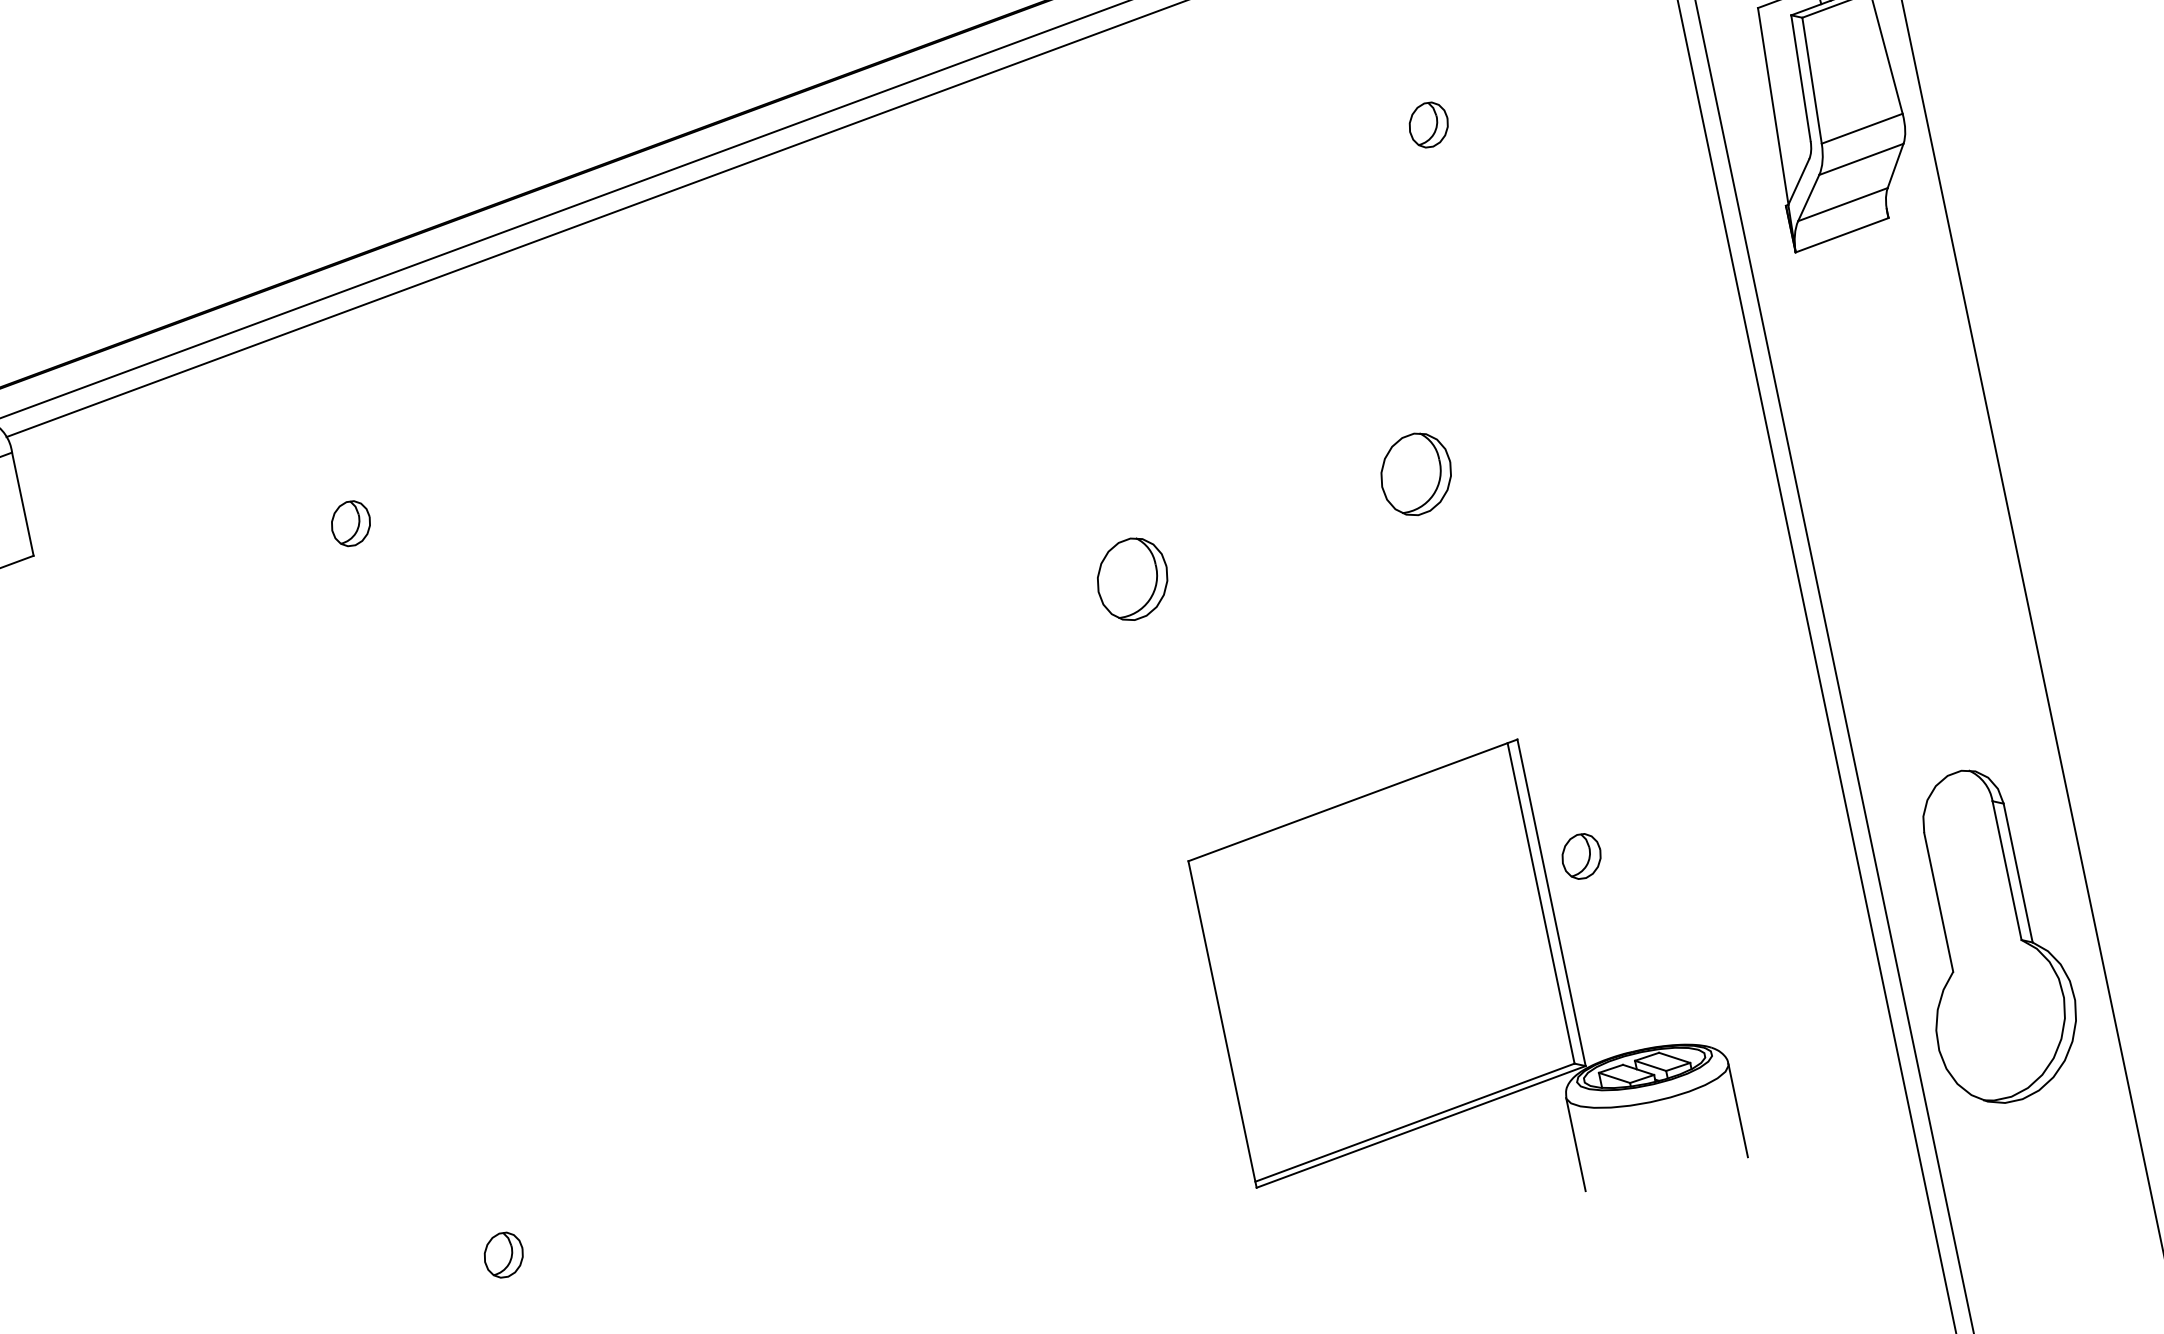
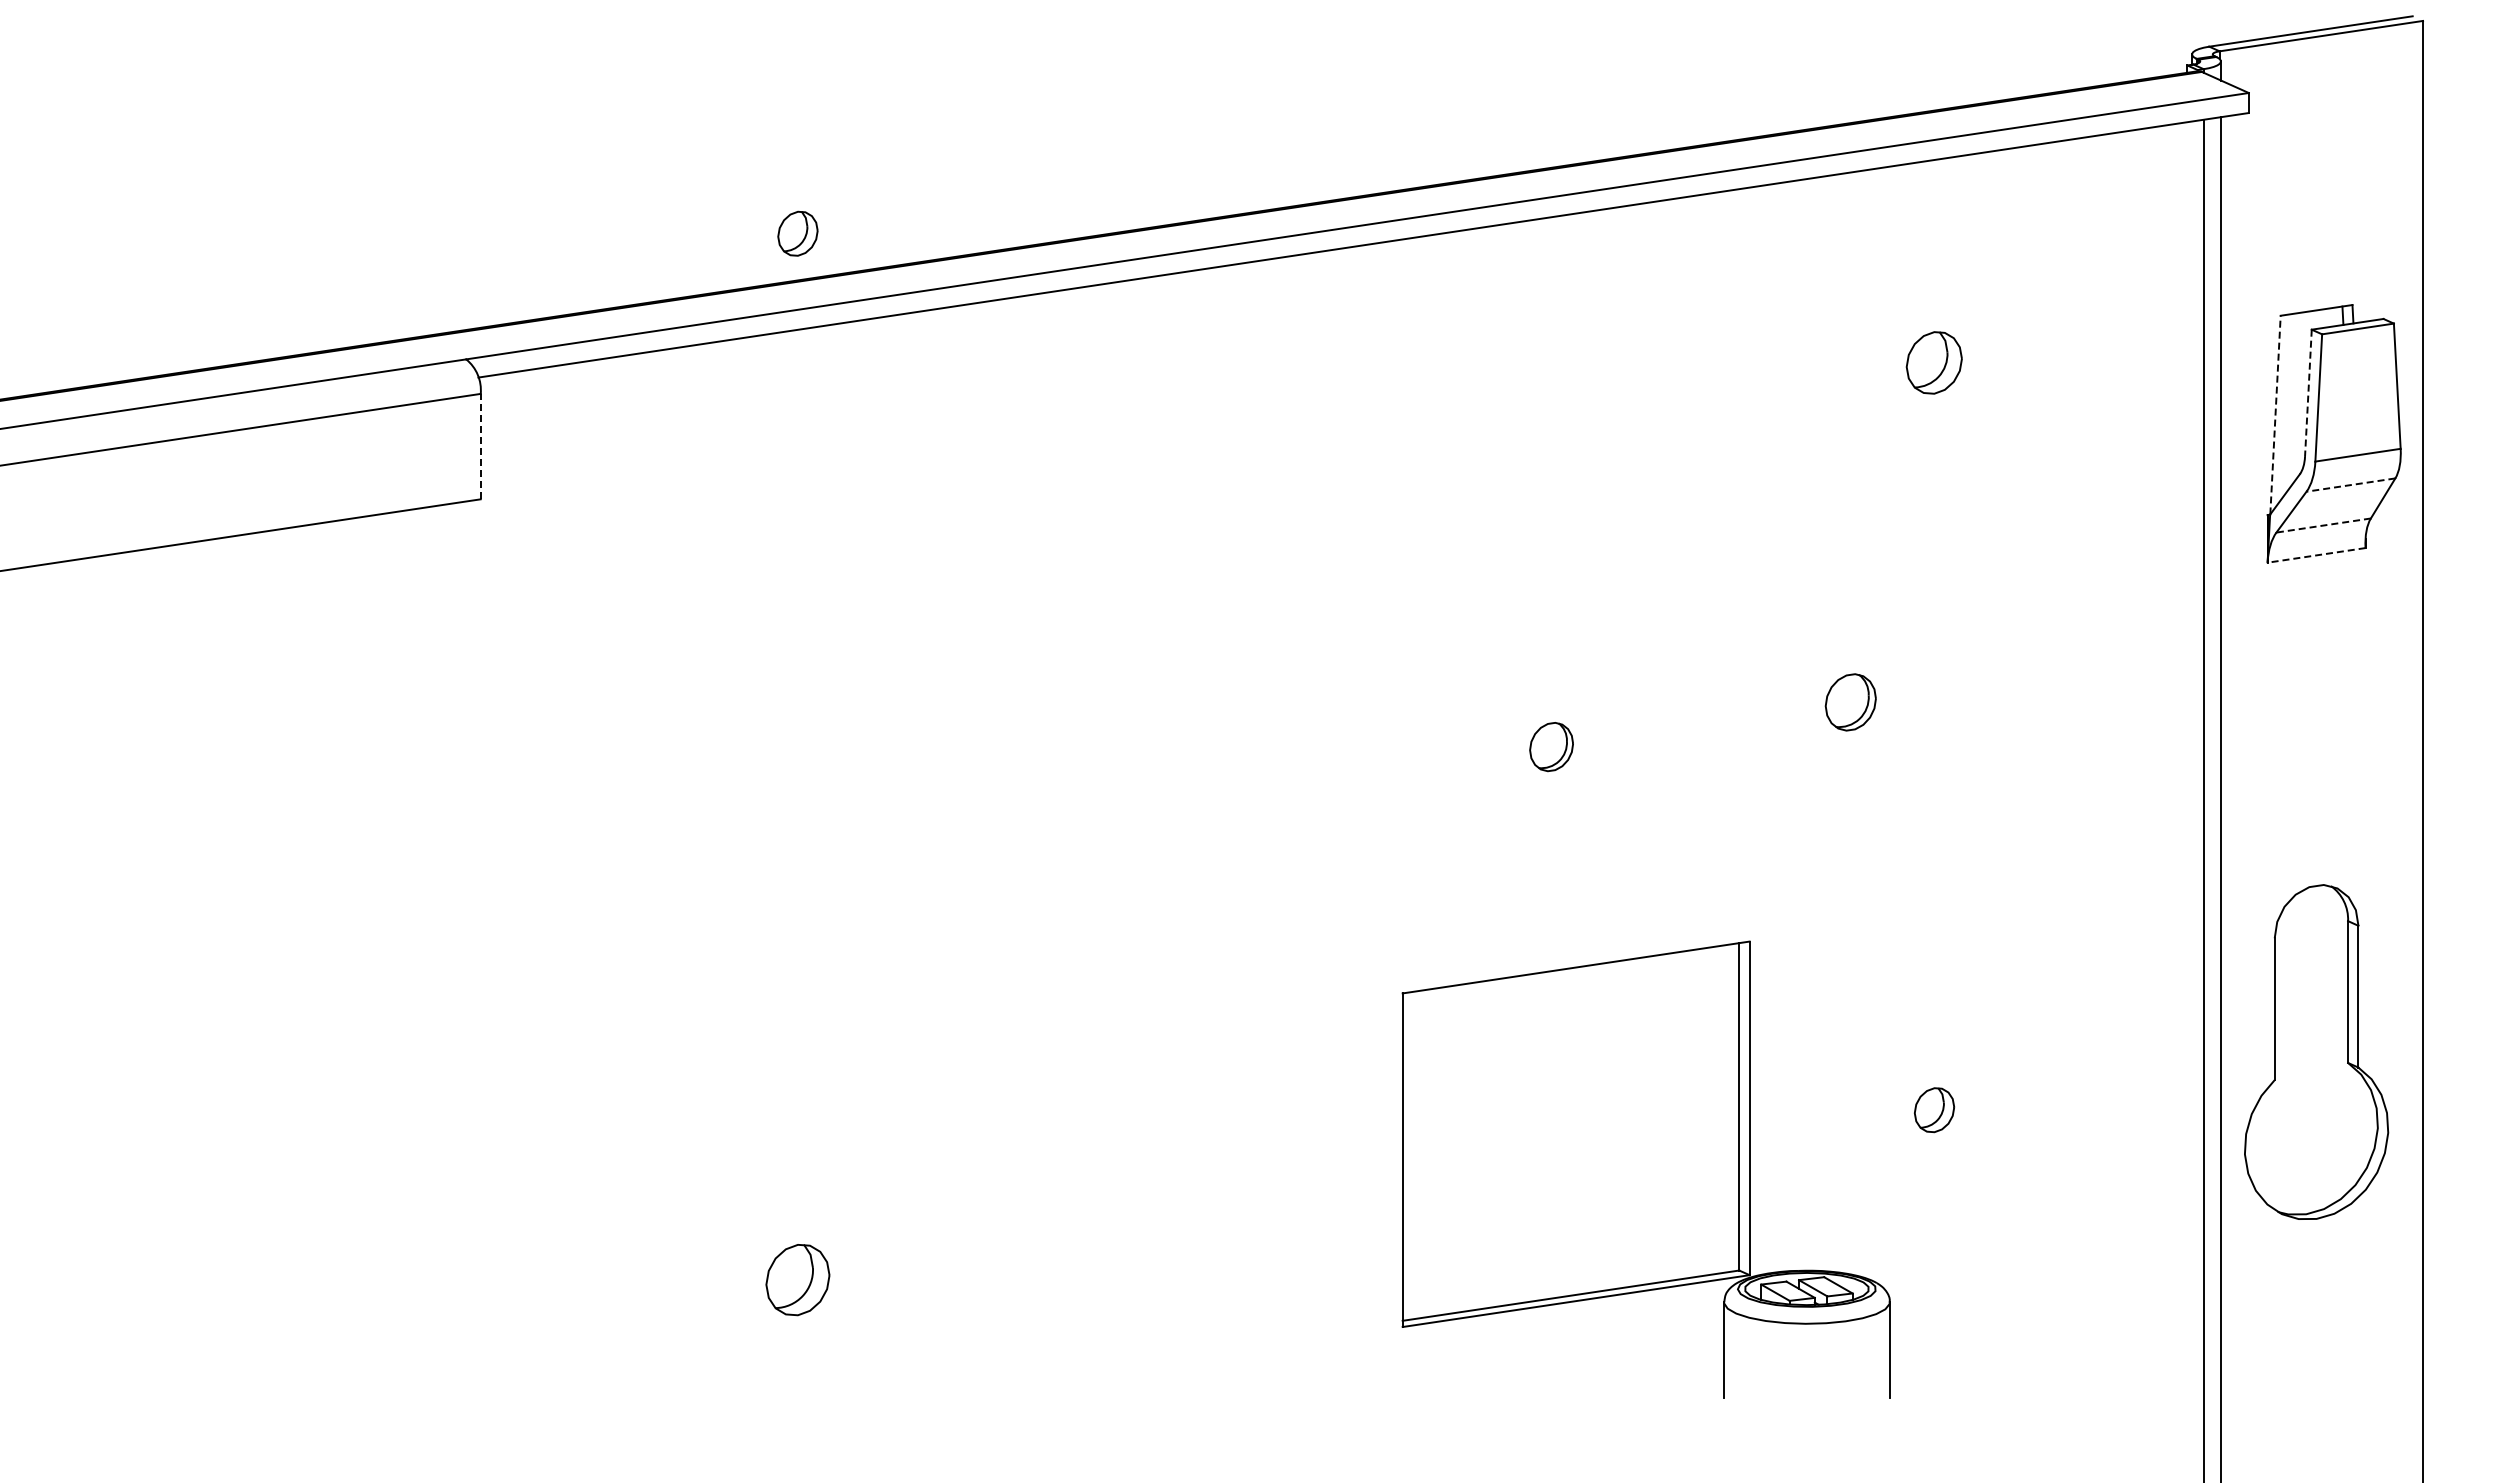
line: (1801, 78) -> (2308, 393), solid -> dashed
line: (1773, 105) -> (2275, 414), solid -> dashed
part: (1428, 124) -> (1934, 362), size x1.4
line: (1861, 159) -> (2350, 485), solid -> dashed
line: (1842, 204) -> (2323, 525), solid -> dashed
line: (1842, 235) -> (2316, 555), solid -> dashed
part: (1415, 474) -> (1850, 702), size x0.7
line: (22, 504) -> (480, 446), solid -> dashed
part: (350, 523) -> (797, 233), moved
part: (1132, 578) -> (1551, 746), size x0.6
part: (1988, 935) -> (2316, 1051), moved
part: (1462, 983) -> (1645, 1169), moved
part: (503, 1254) -> (797, 1279), size x1.6

